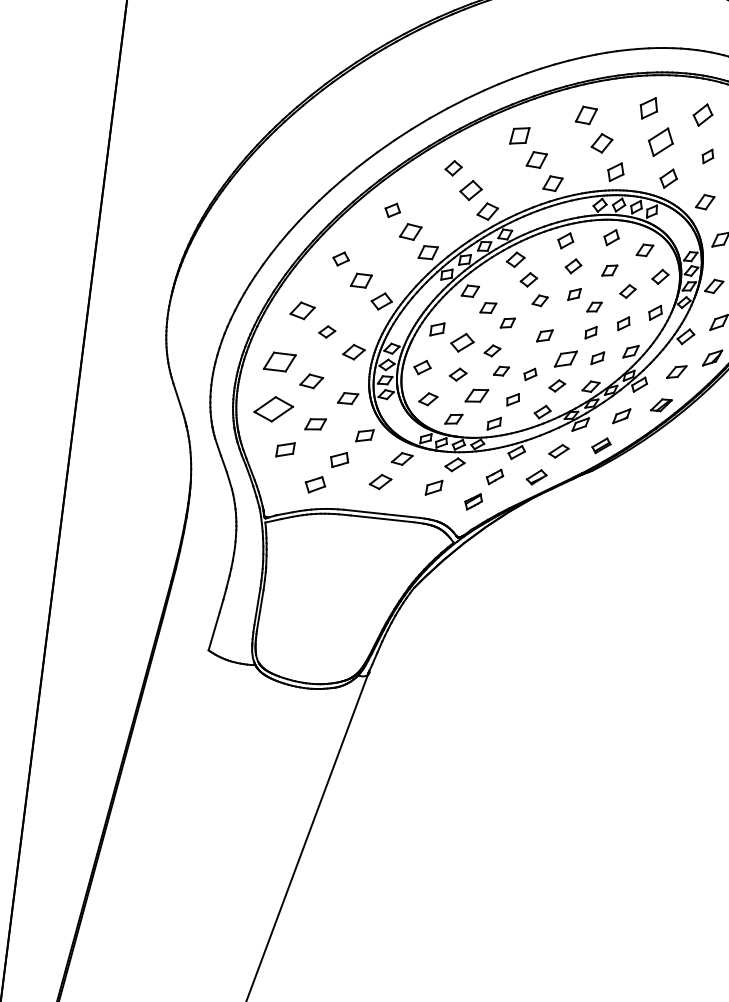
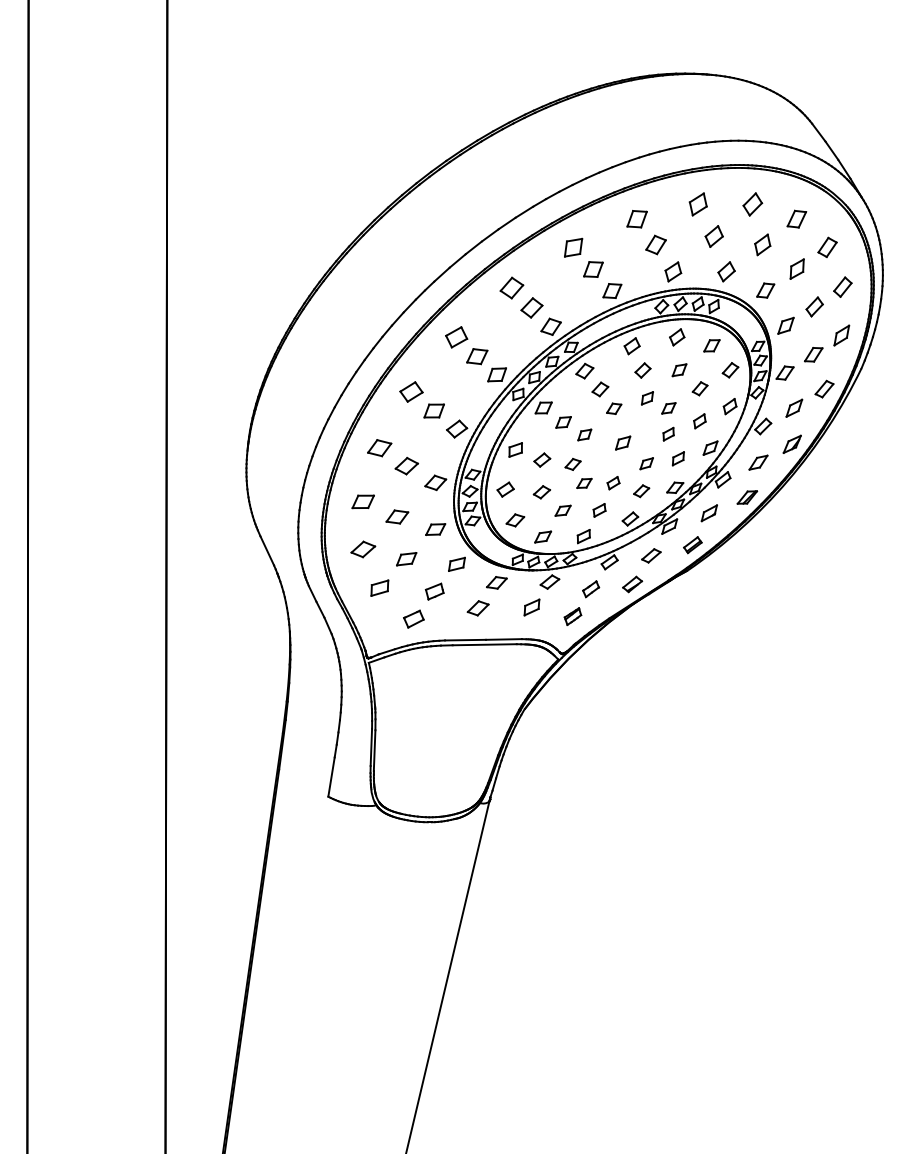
part: (660, 142) -> (713, 236), size x0.71
part: (707, 156) -> (762, 244), size x1.43
part: (453, 167) -> (511, 287), size x1.43
part: (392, 210) -> (456, 337), size x1.43
part: (341, 258) -> (411, 391), size x1.43
part: (327, 331) -> (406, 465), size x1.43
part: (462, 342) -> (542, 459), size x0.71
part: (565, 359) -> (646, 463), size x0.62
part: (279, 361) -> (362, 501), size x0.71
part: (476, 395) -> (562, 510), size x0.71
part: (274, 409) -> (363, 549), size x0.62

